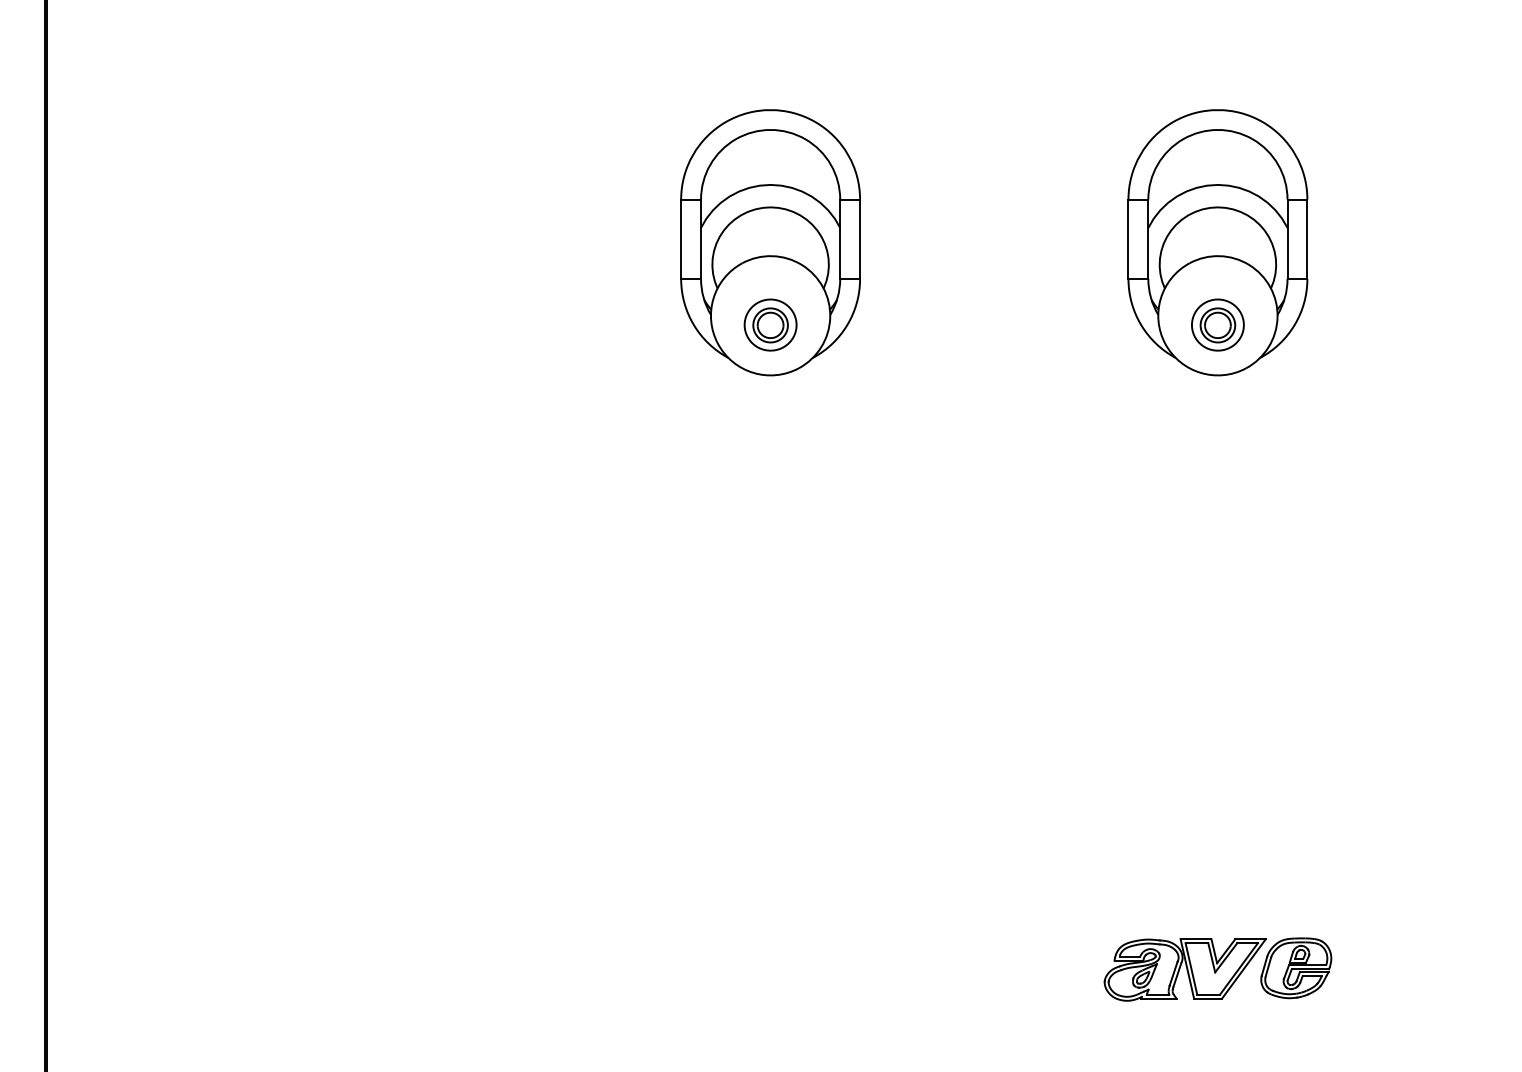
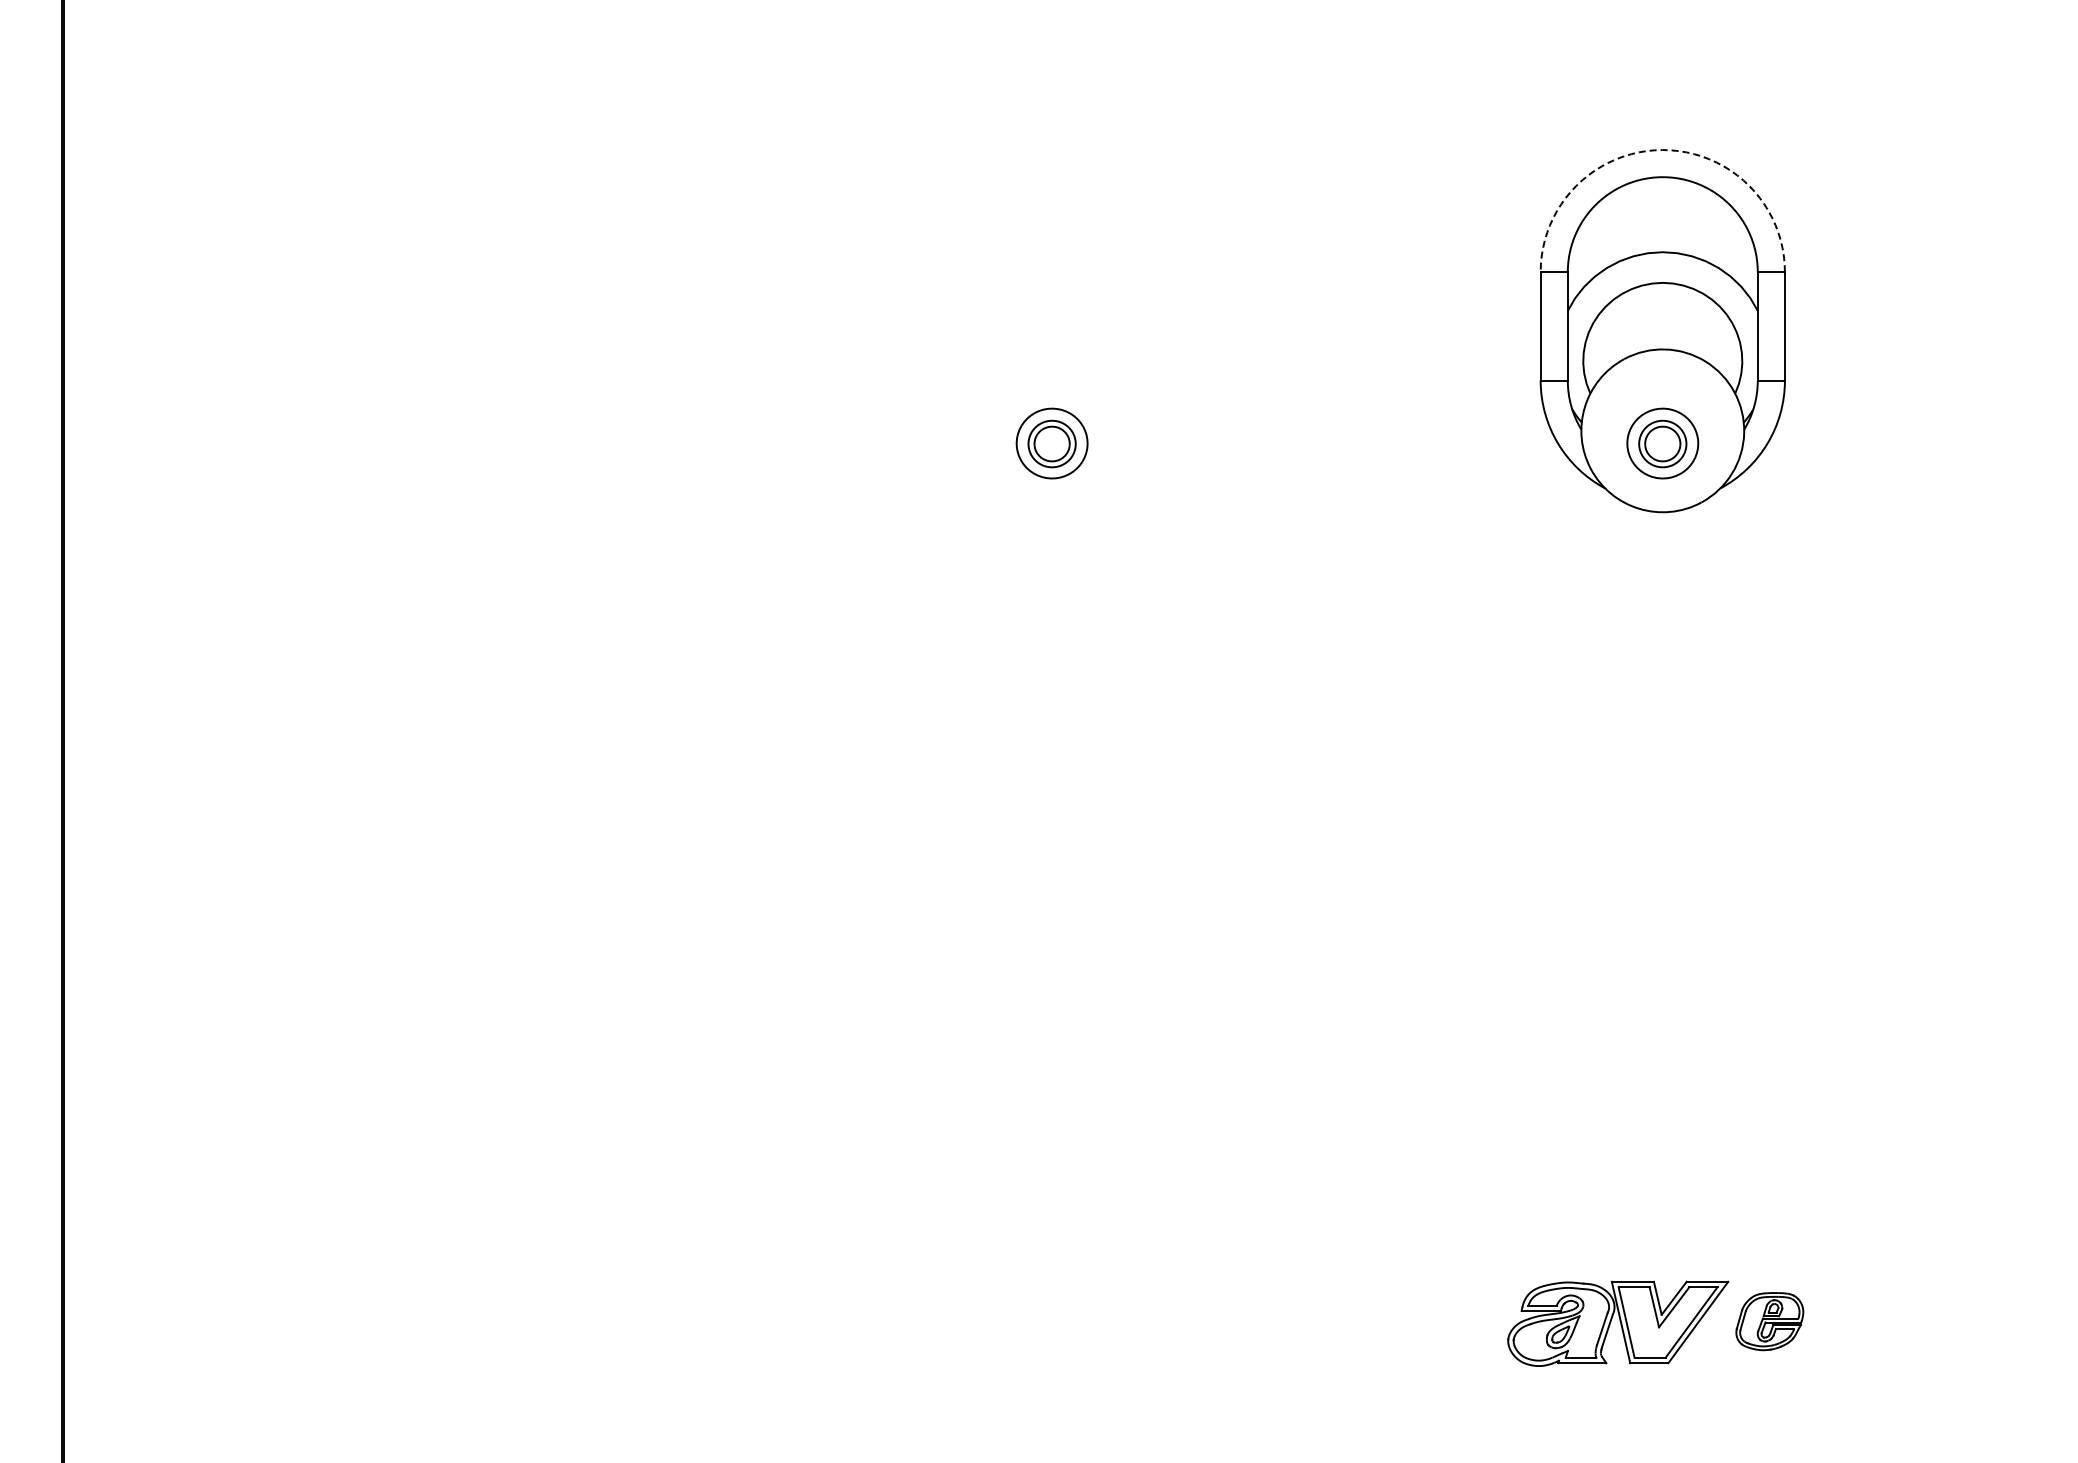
arc: (1217, 110) -> (1662, 150), solid -> dashed
part: (770, 243) -> (1052, 331), removed
part: (1296, 968) -> (1769, 1321), size x0.7

